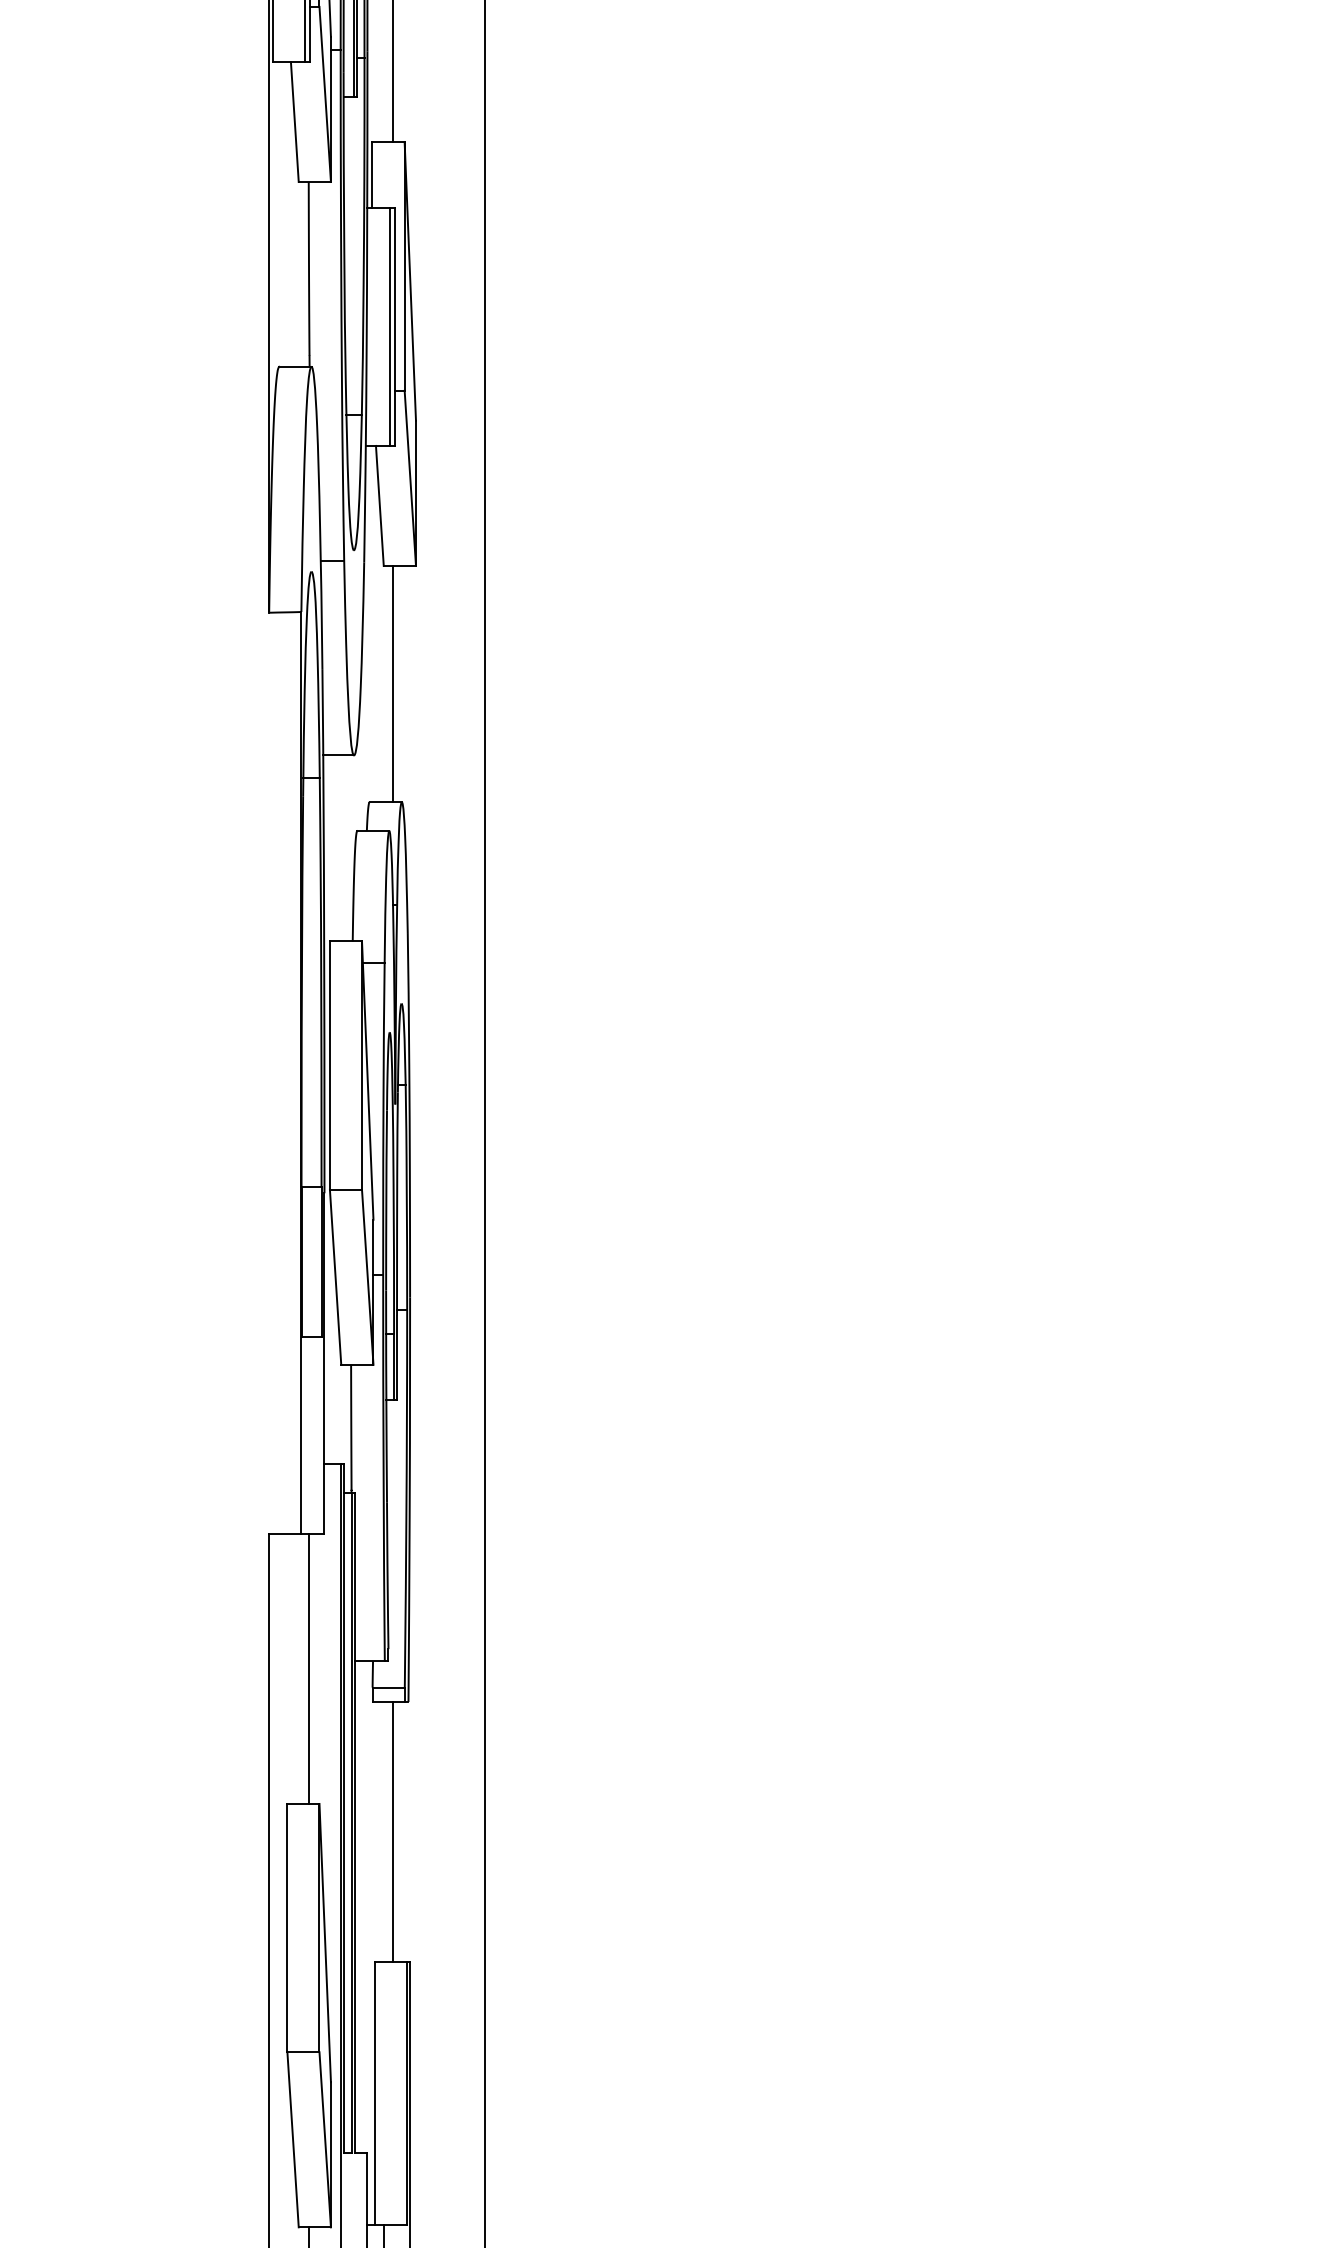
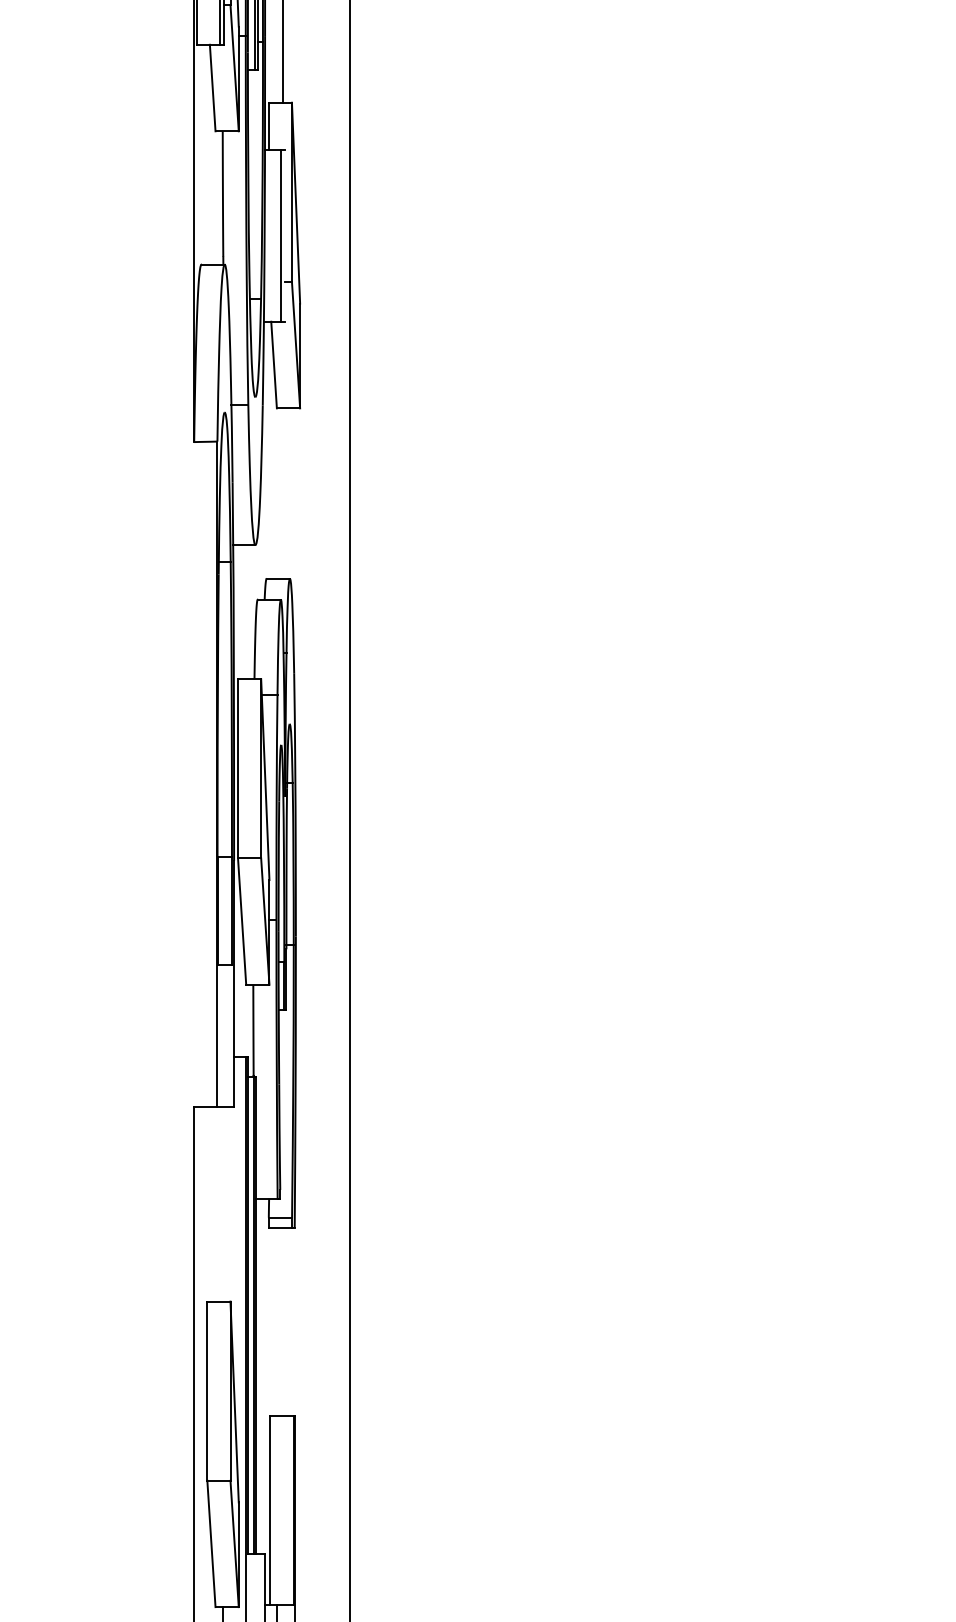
line: (395, 326) -> (285, 235), removed
line: (392, 683) -> (283, 493), removed
line: (308, 1667) -> (222, 1203), removed
line: (392, 1831) -> (283, 1321), removed

